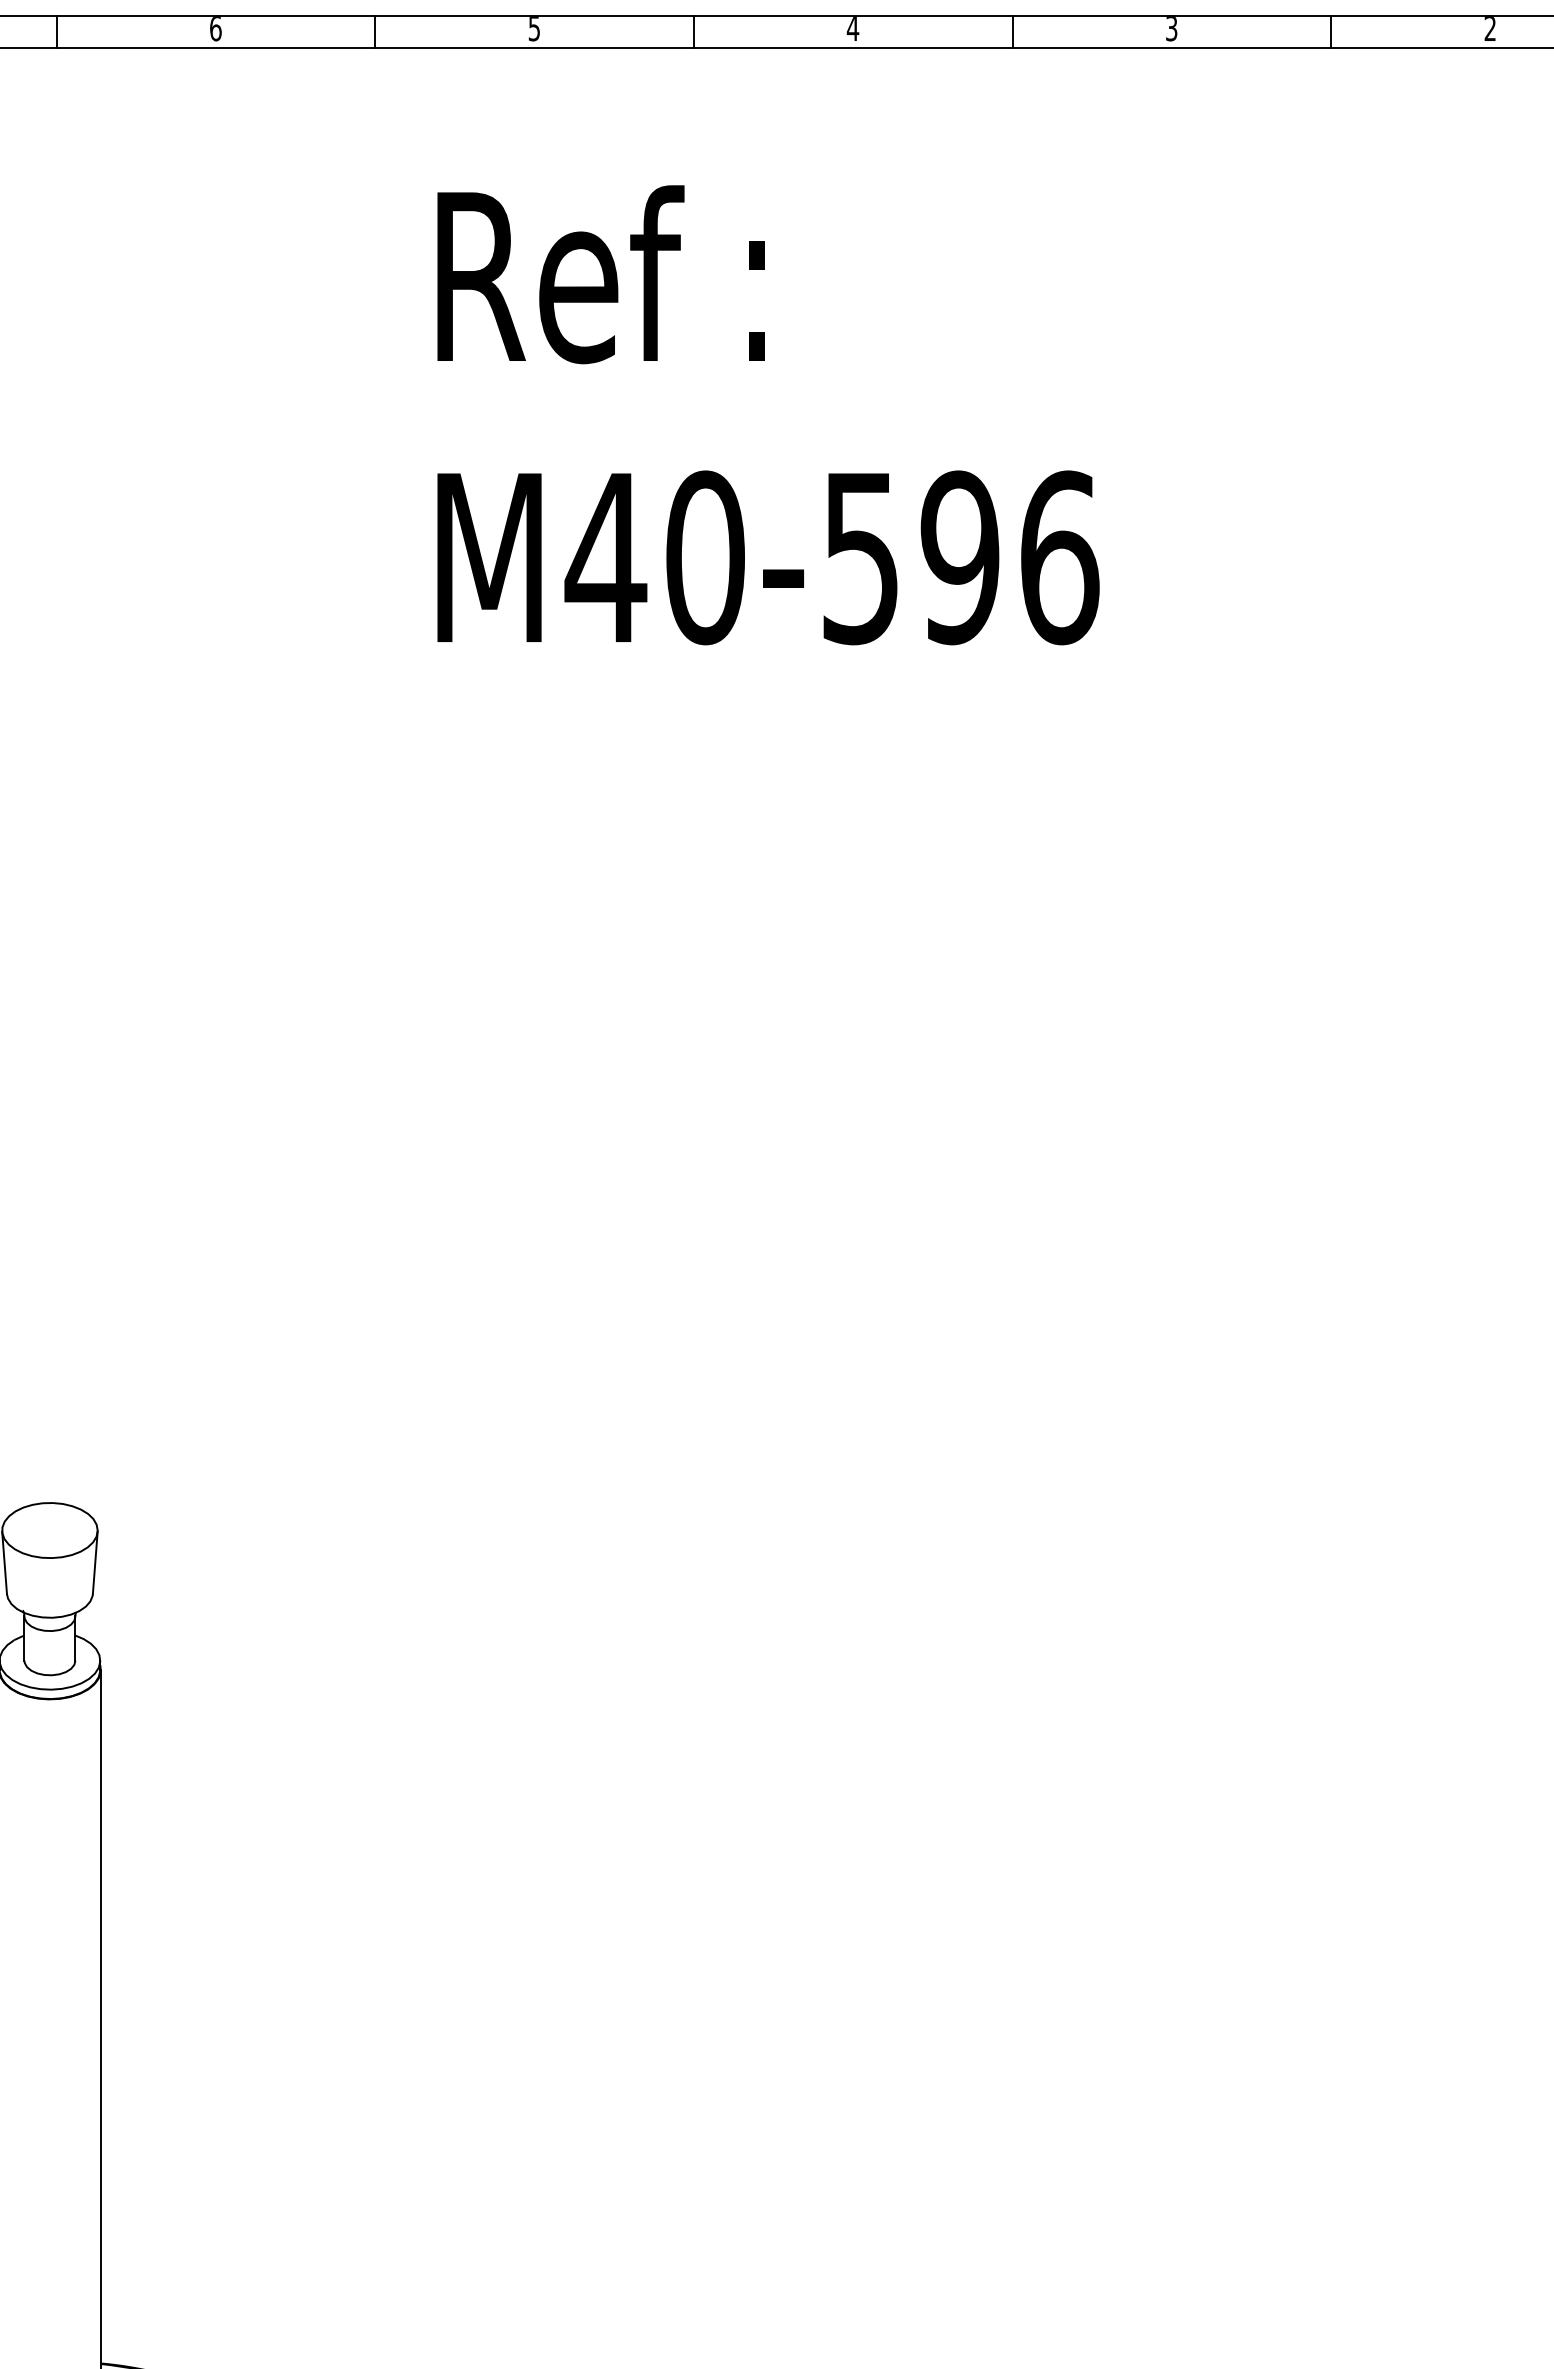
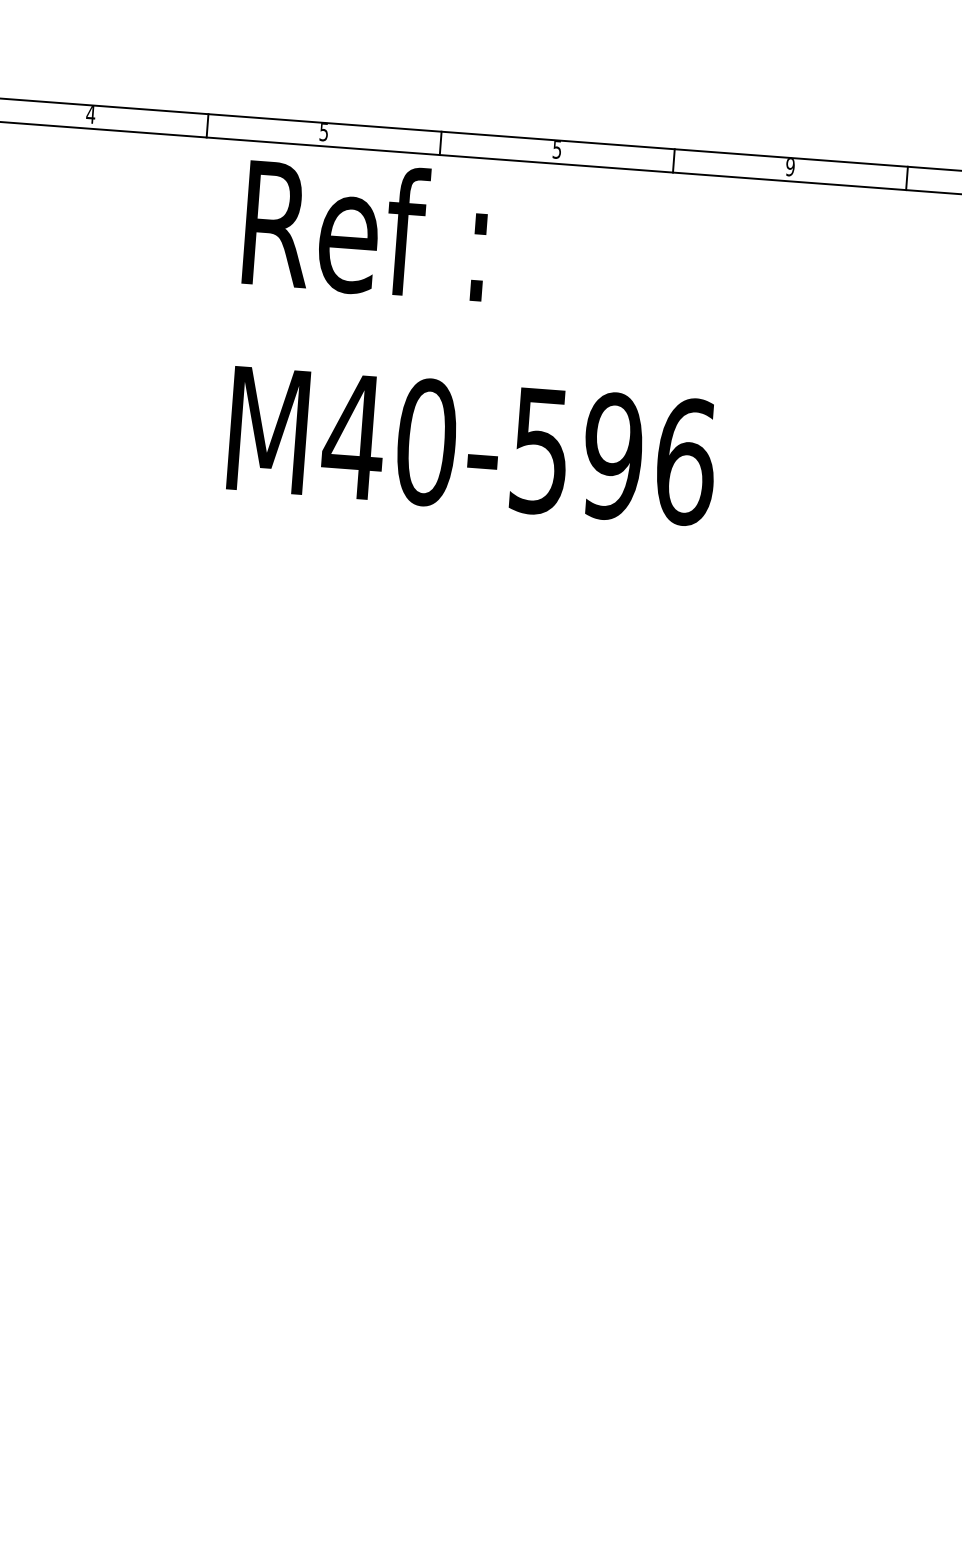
text: (215, 29) -> (90, 115), 6 -> 4
text: (852, 29) -> (556, 150), 4 -> 5
text: (1171, 29) -> (790, 167), 3 -> 9
text: (768, 415) -> (480, 341), moved

